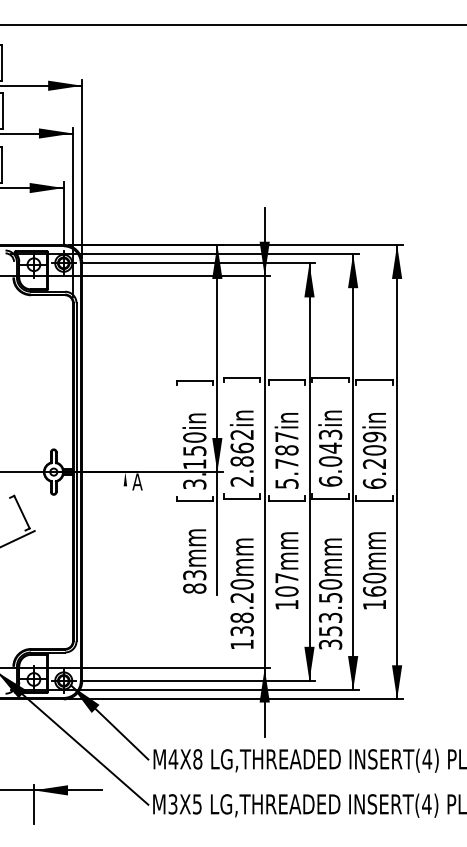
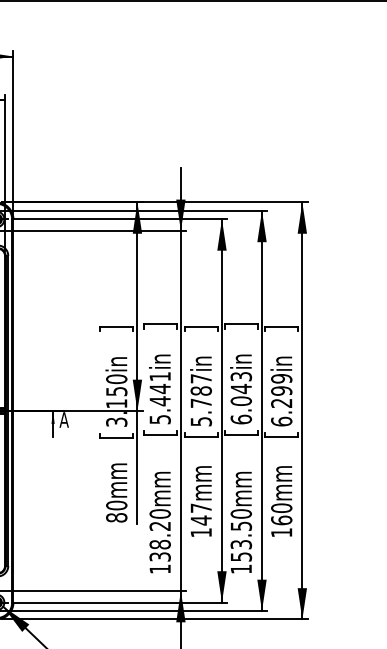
text: (374, 450) -> (281, 391), 6.209in -> 6.299in
text: (241, 458) -> (159, 398), 2.862in -> 5.441in
line: (125, 486) -> (53, 424), added
text: (194, 575) -> (116, 505), 83mm -> 80mm
text: (286, 591) -> (200, 520), 107mm -> 147mm
text: (330, 644) -> (241, 569), 353.50mm -> 153.50mm

